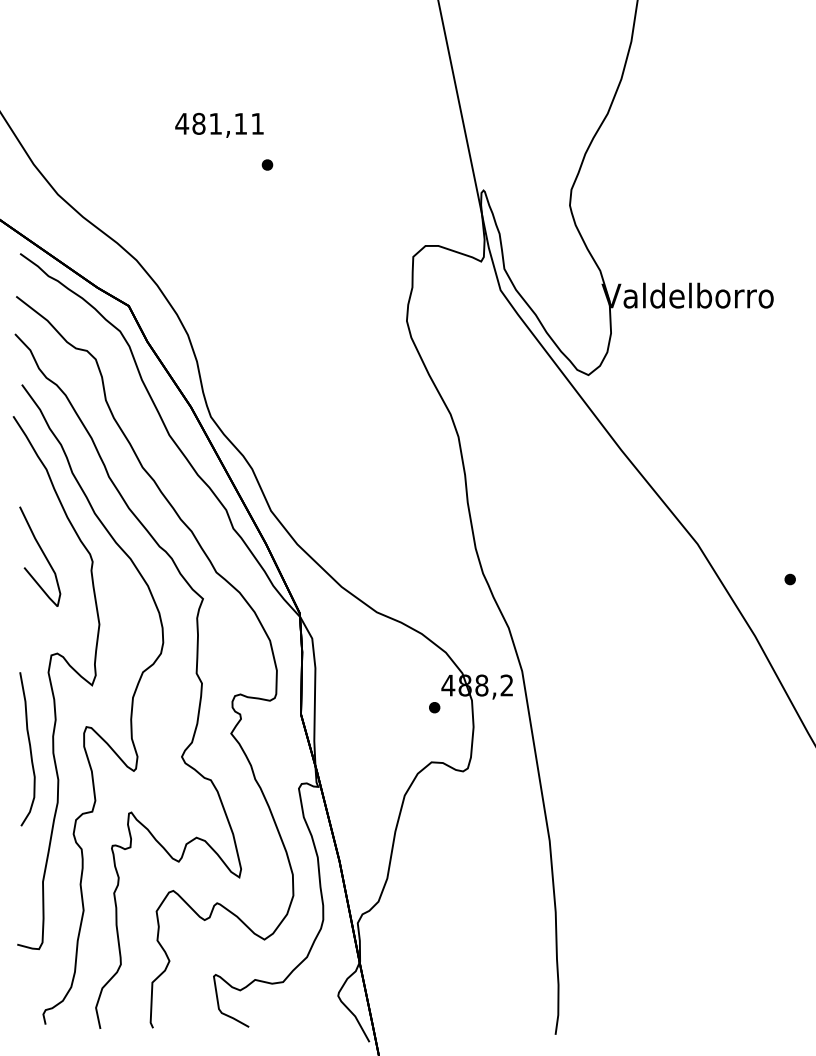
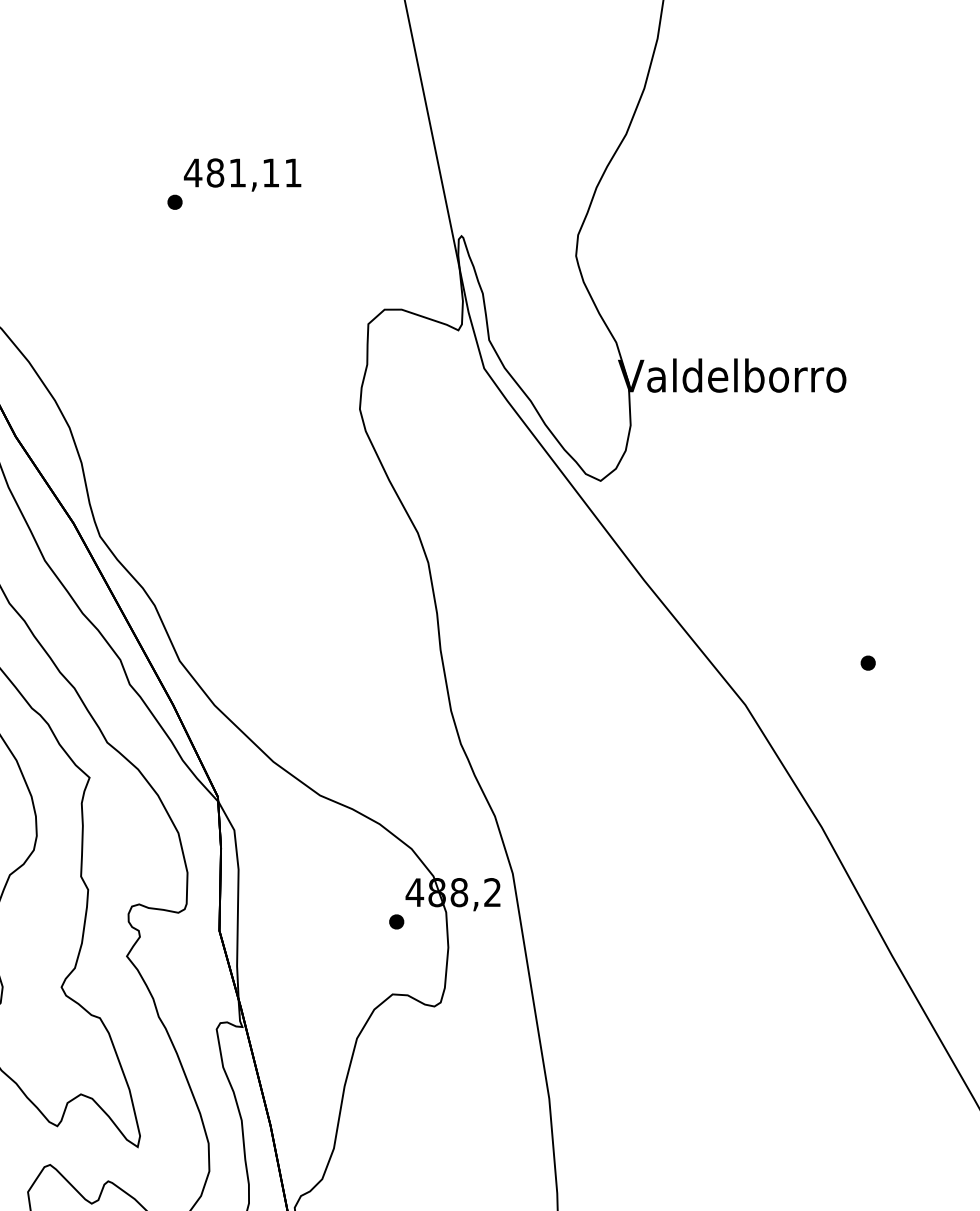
text: (219, 124) -> (242, 173), moved
part: (789, 579) -> (867, 663), moved

